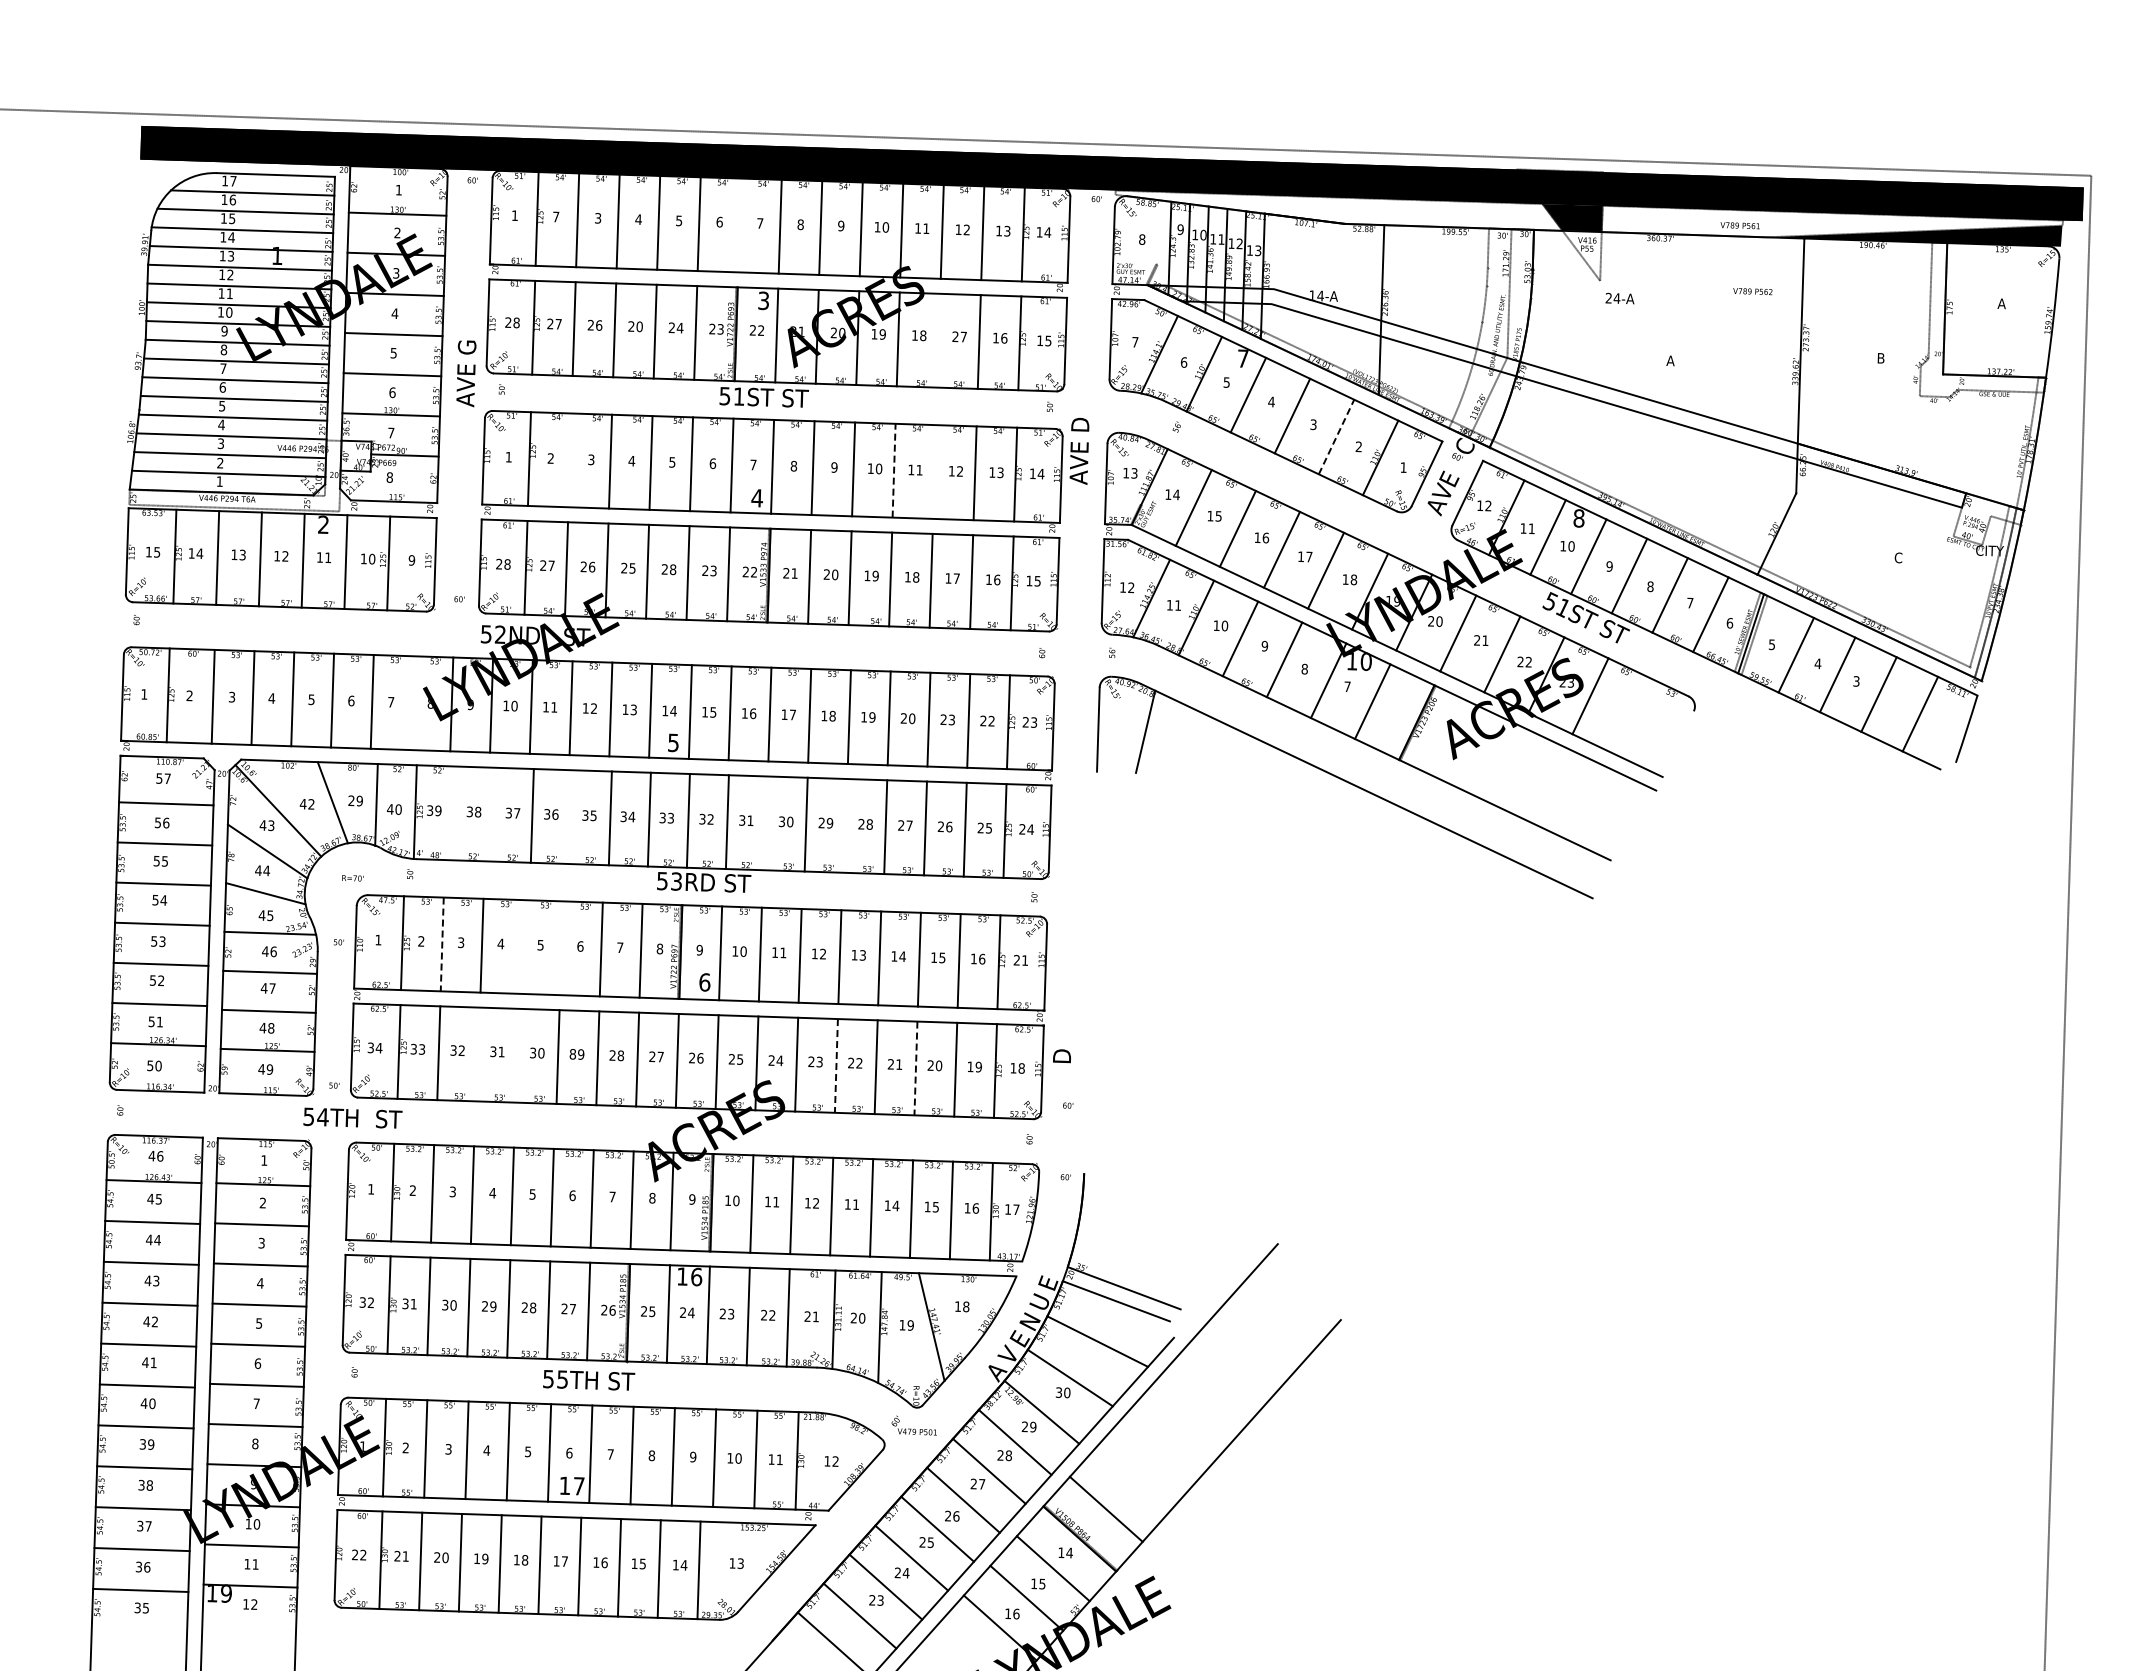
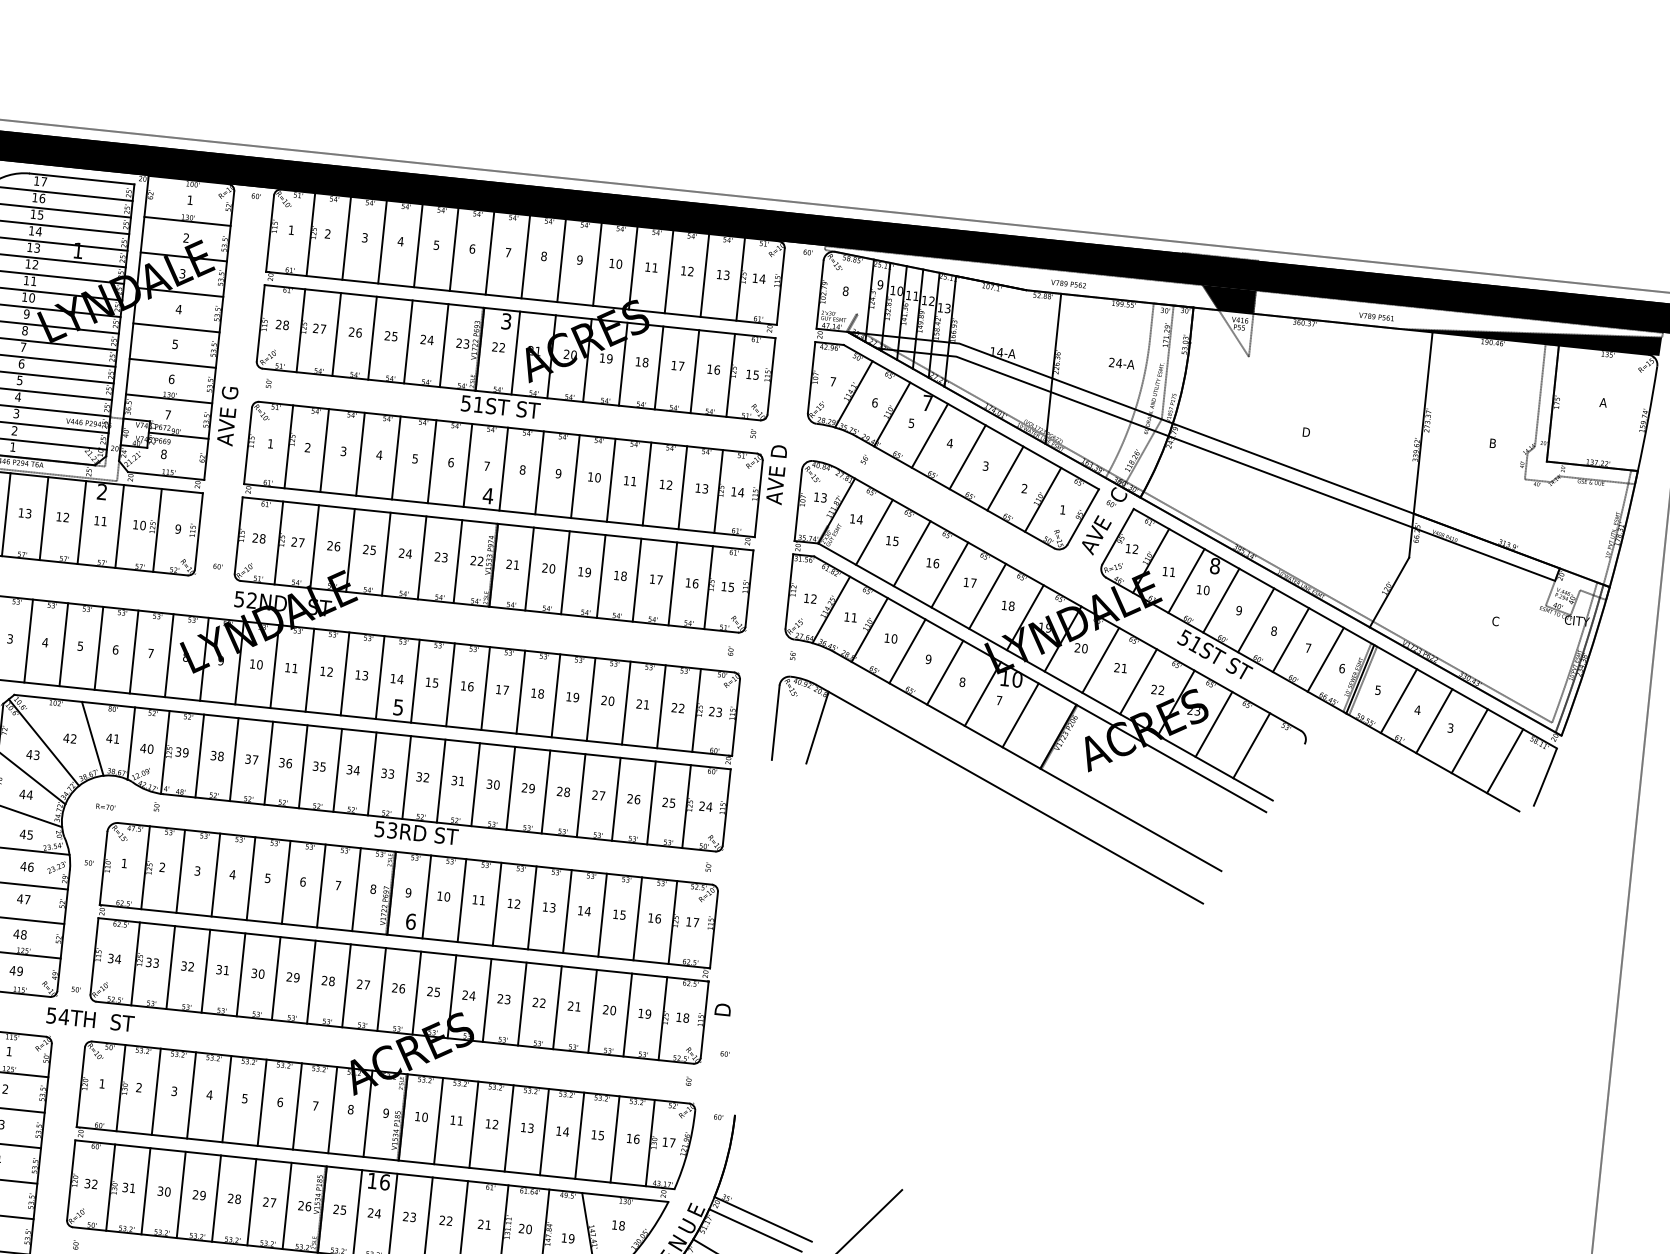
text: (555, 216) -> (327, 233), 7 -> 2
line: (739, 225) -> (489, 253), added
text: (1752, 291) -> (1068, 283), moved
text: (1619, 298) -> (1121, 363), moved
text: (639, 326) -> (394, 336), 20 -> 25
text: (955, 336) -> (674, 365), 27 -> 17
line: (938, 340) -> (658, 367), added
text: (1670, 360) -> (1306, 431), A -> D
text: (466, 373) -> (227, 416), moved
line: (1336, 436) -> (1005, 478), dashed -> solid
line: (569, 460) -> (324, 450), added
line: (894, 470) -> (611, 480), dashed -> solid
line: (934, 471) -> (646, 483), added
text: (672, 569) -> (408, 553), 28 -> 24
line: (411, 703) -> (168, 655), added
line: (1634, 717) -> (1251, 746), added
text: (951, 719) -> (646, 704), 23 -> 21
text: (355, 800) -> (112, 738), 29 -> 41
line: (453, 813) -> (199, 756), added
line: (492, 814) -> (233, 759), added
line: (570, 817) -> (302, 767), added
line: (765, 823) -> (474, 784), added
line: (845, 825) -> (545, 791), added
line: (442, 944) -> (180, 871), dashed -> solid
line: (521, 946) -> (250, 878), added
line: (561, 948) -> (286, 882), added
text: (1020, 959) -> (692, 921), 21 -> 17
line: (478, 1054) -> (205, 971), added
text: (572, 1054) -> (289, 977), 89 -> 29
line: (517, 1055) -> (240, 974), added
line: (836, 1065) -> (522, 1003), dashed -> solid
line: (915, 1068) -> (592, 1011), dashed -> solid
text: (856, 1204) -> (531, 1128), 11 -> 13

